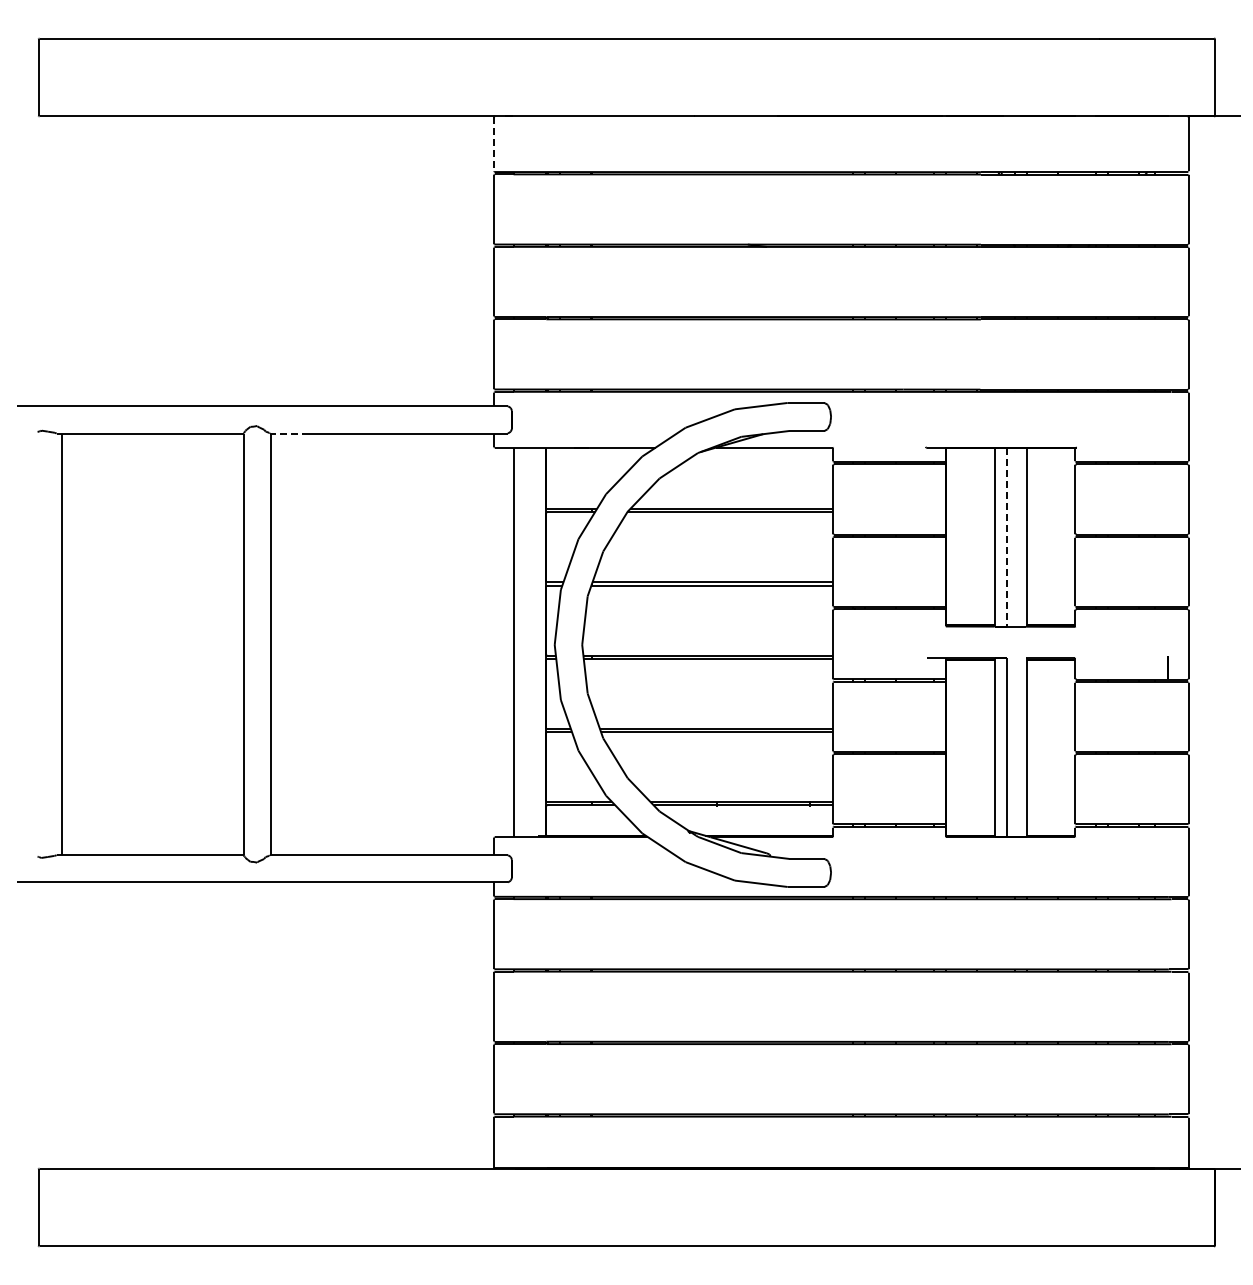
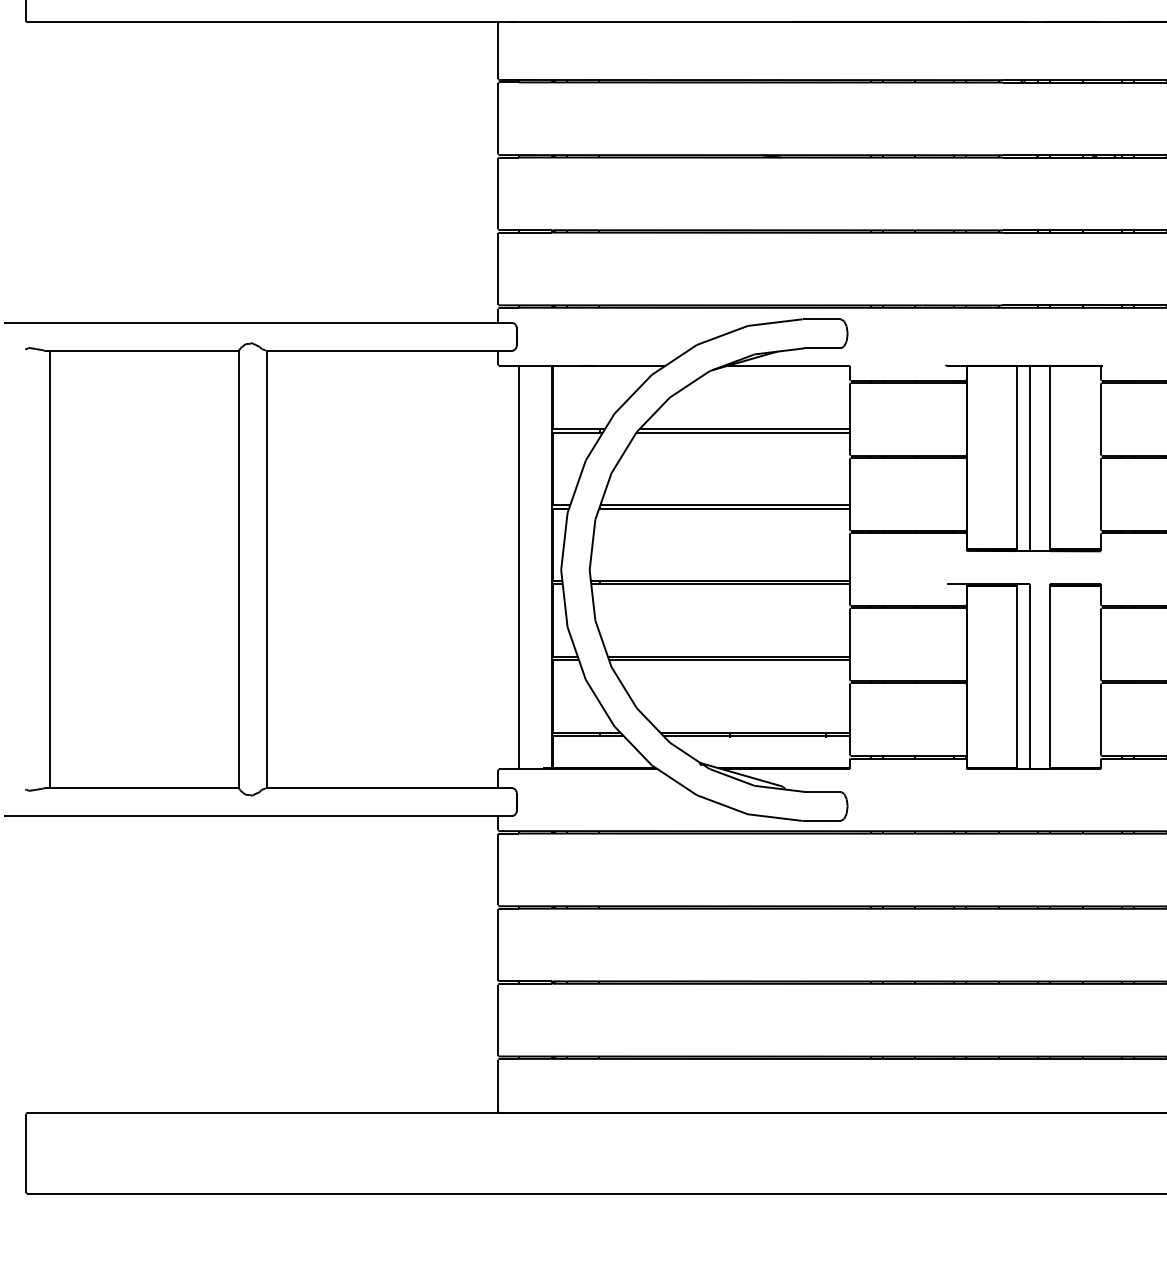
line: (494, 144) -> (498, 51), dashed -> solid
line: (288, 433) -> (285, 350), dashed -> solid
line: (1006, 536) -> (1029, 457), dashed -> solid

